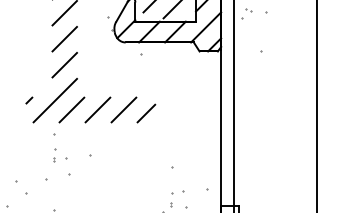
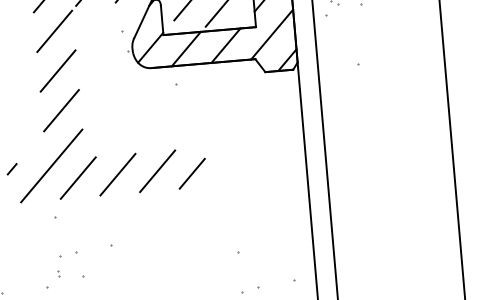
part: (54, 155) -> (59, 266), moved

